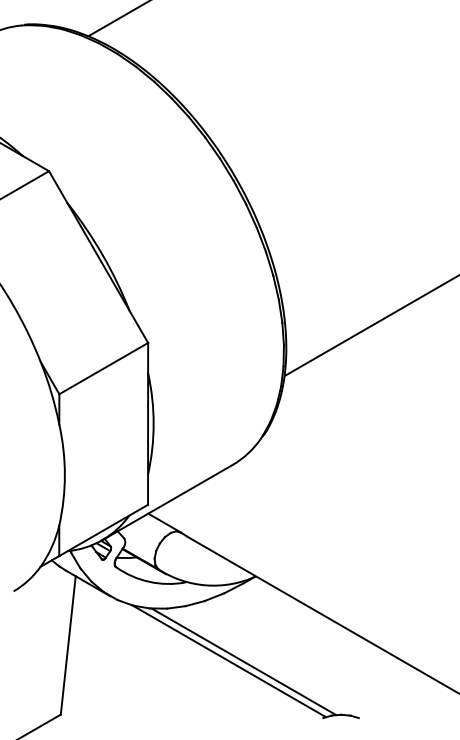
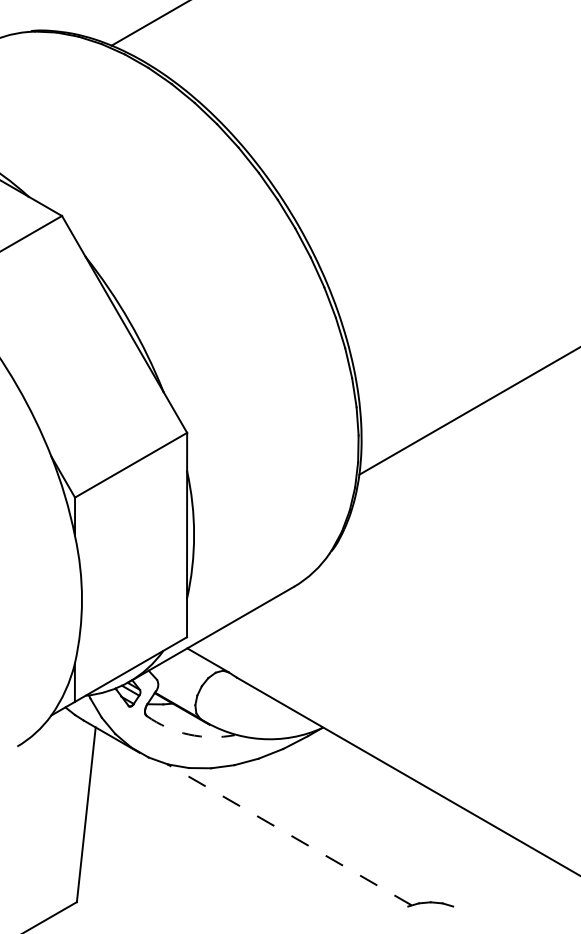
arc: (149, 581) -> (188, 734), solid -> dashed
line: (229, 661) -> (289, 834), solid -> dashed
line: (243, 661) -> (307, 835), removed

